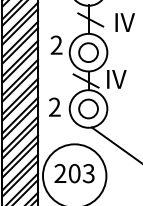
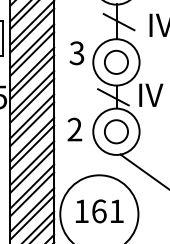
text: (56, 45) -> (76, 53), 2 -> 3
text: (74, 173) -> (99, 211), 203 -> 161

